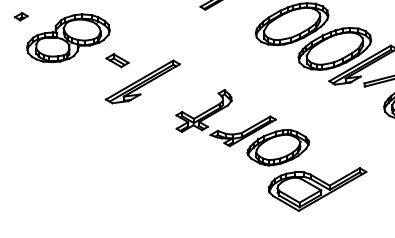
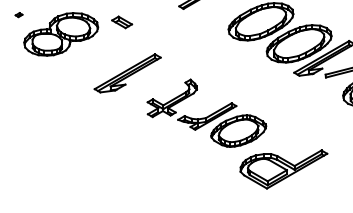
part: (20, 15) -> (18, 14), size x0.6
part: (118, 60) -> (122, 22), moved
part: (242, 126) -> (206, 112), moved

